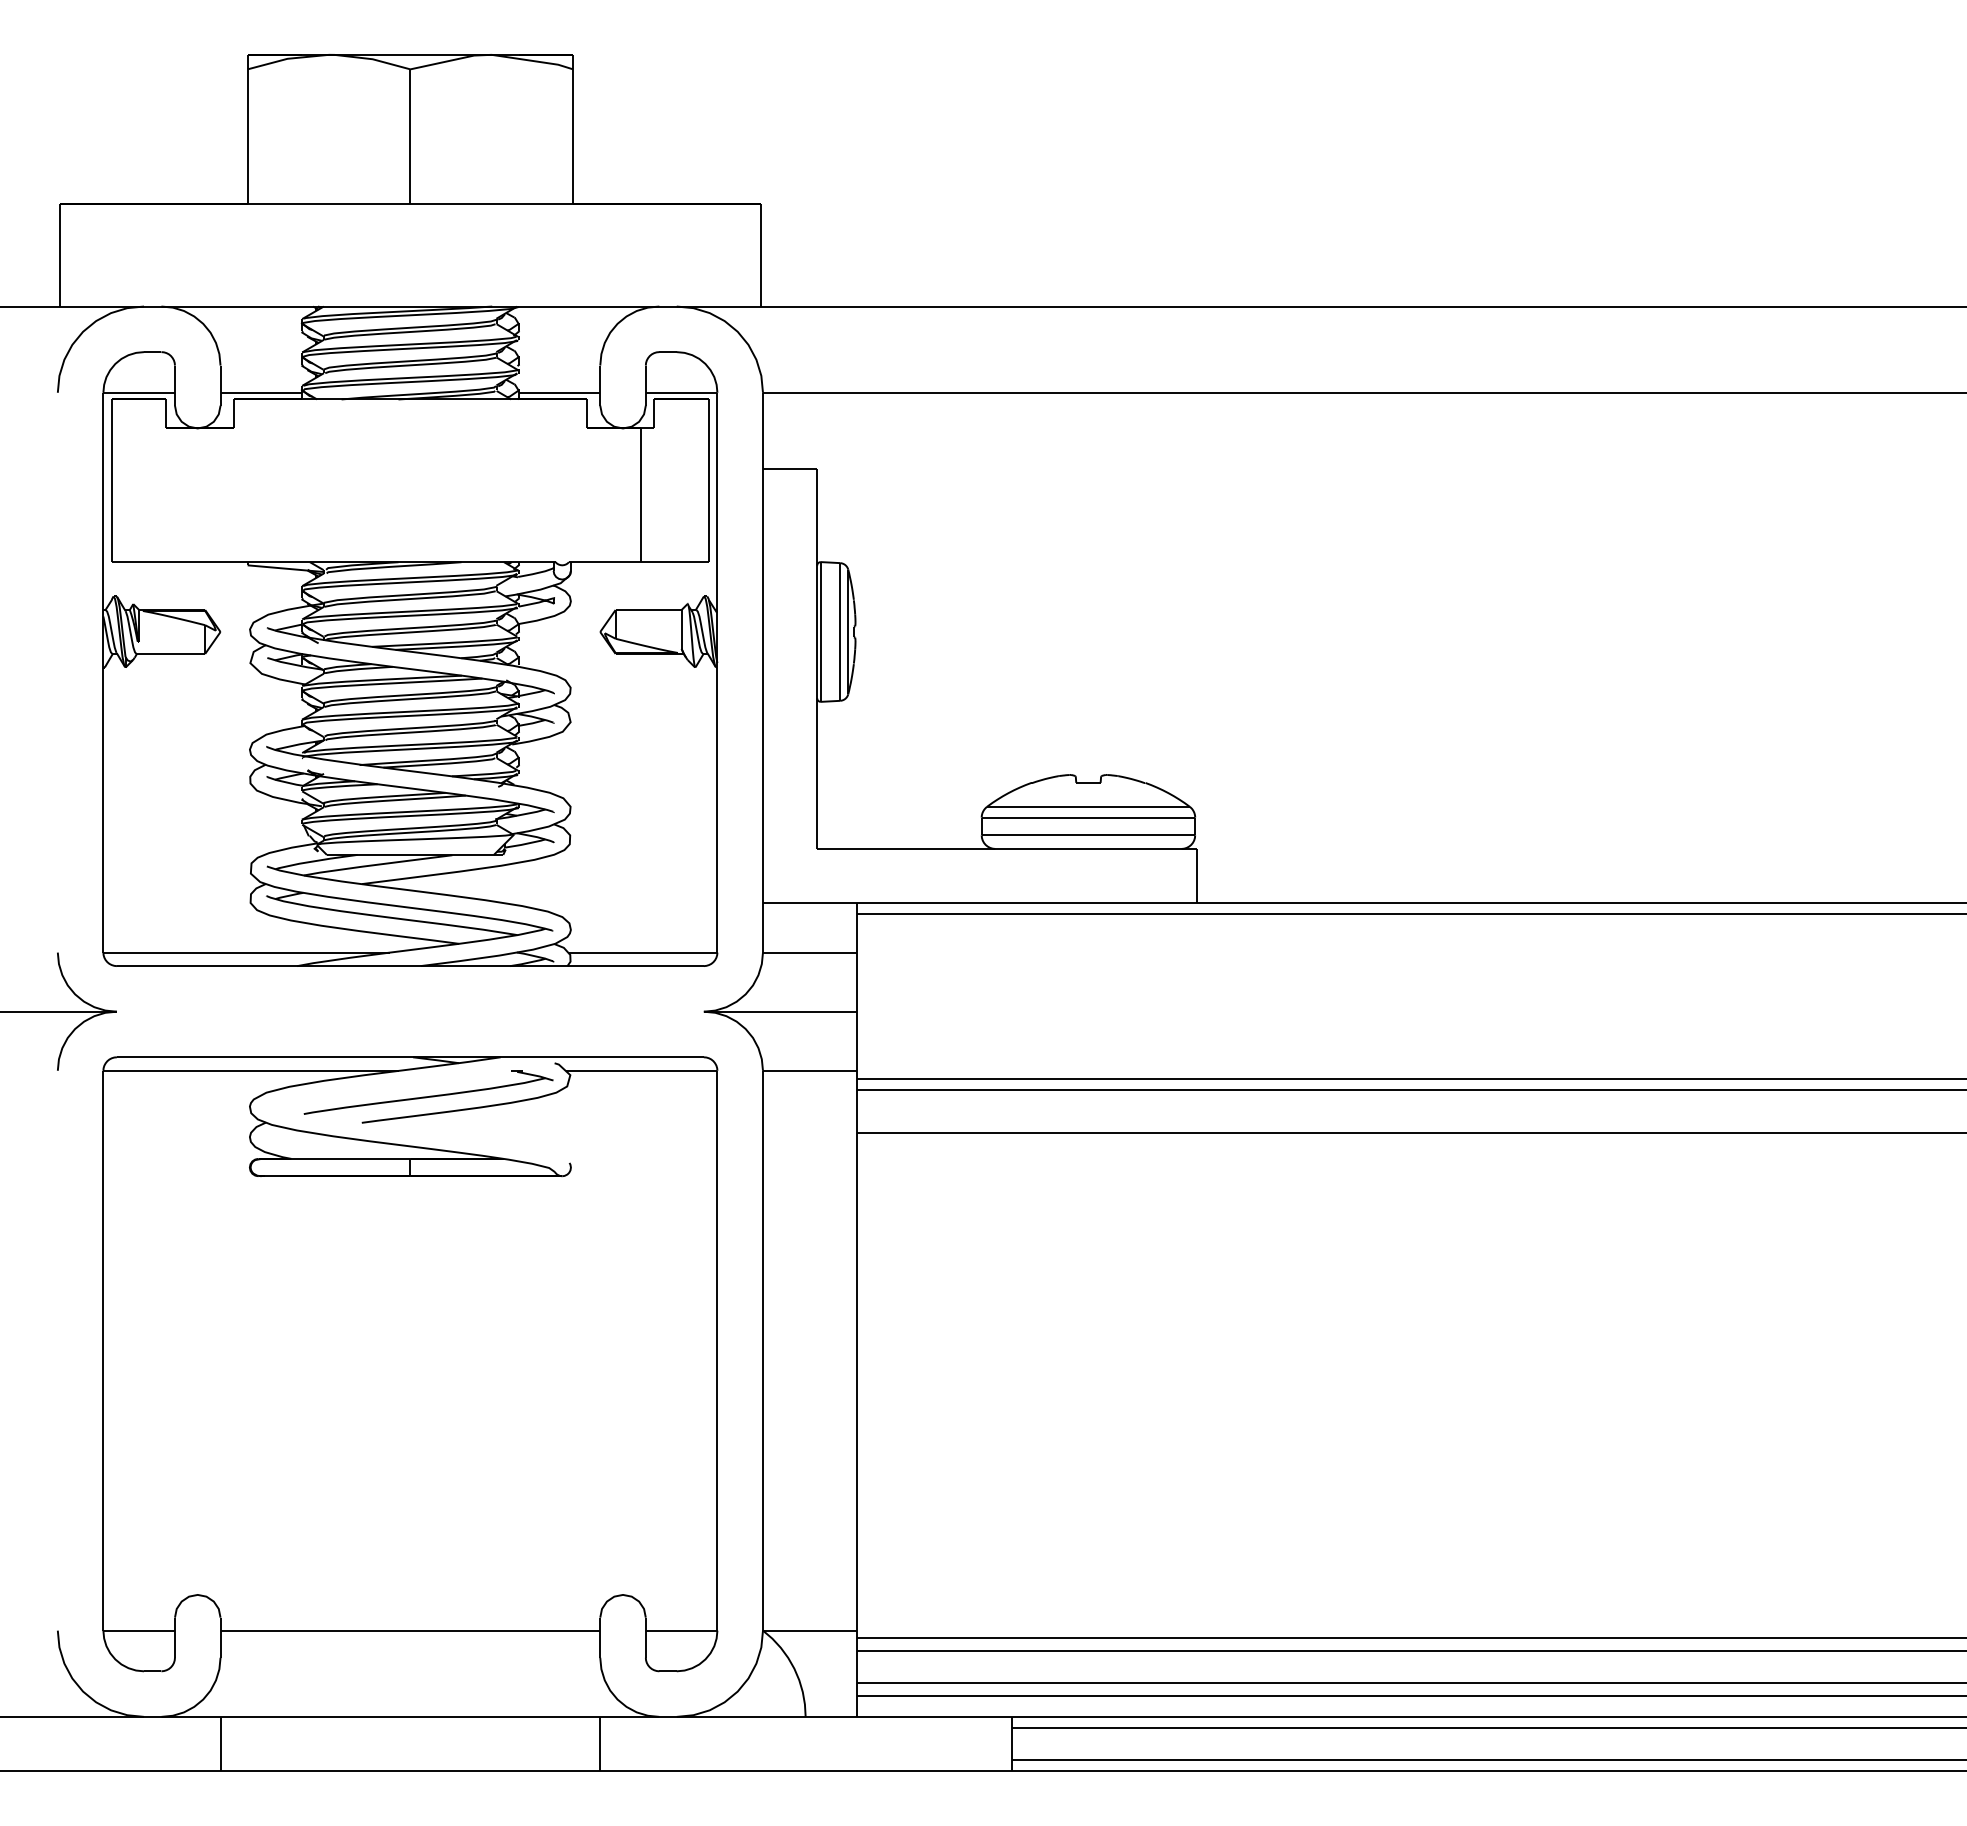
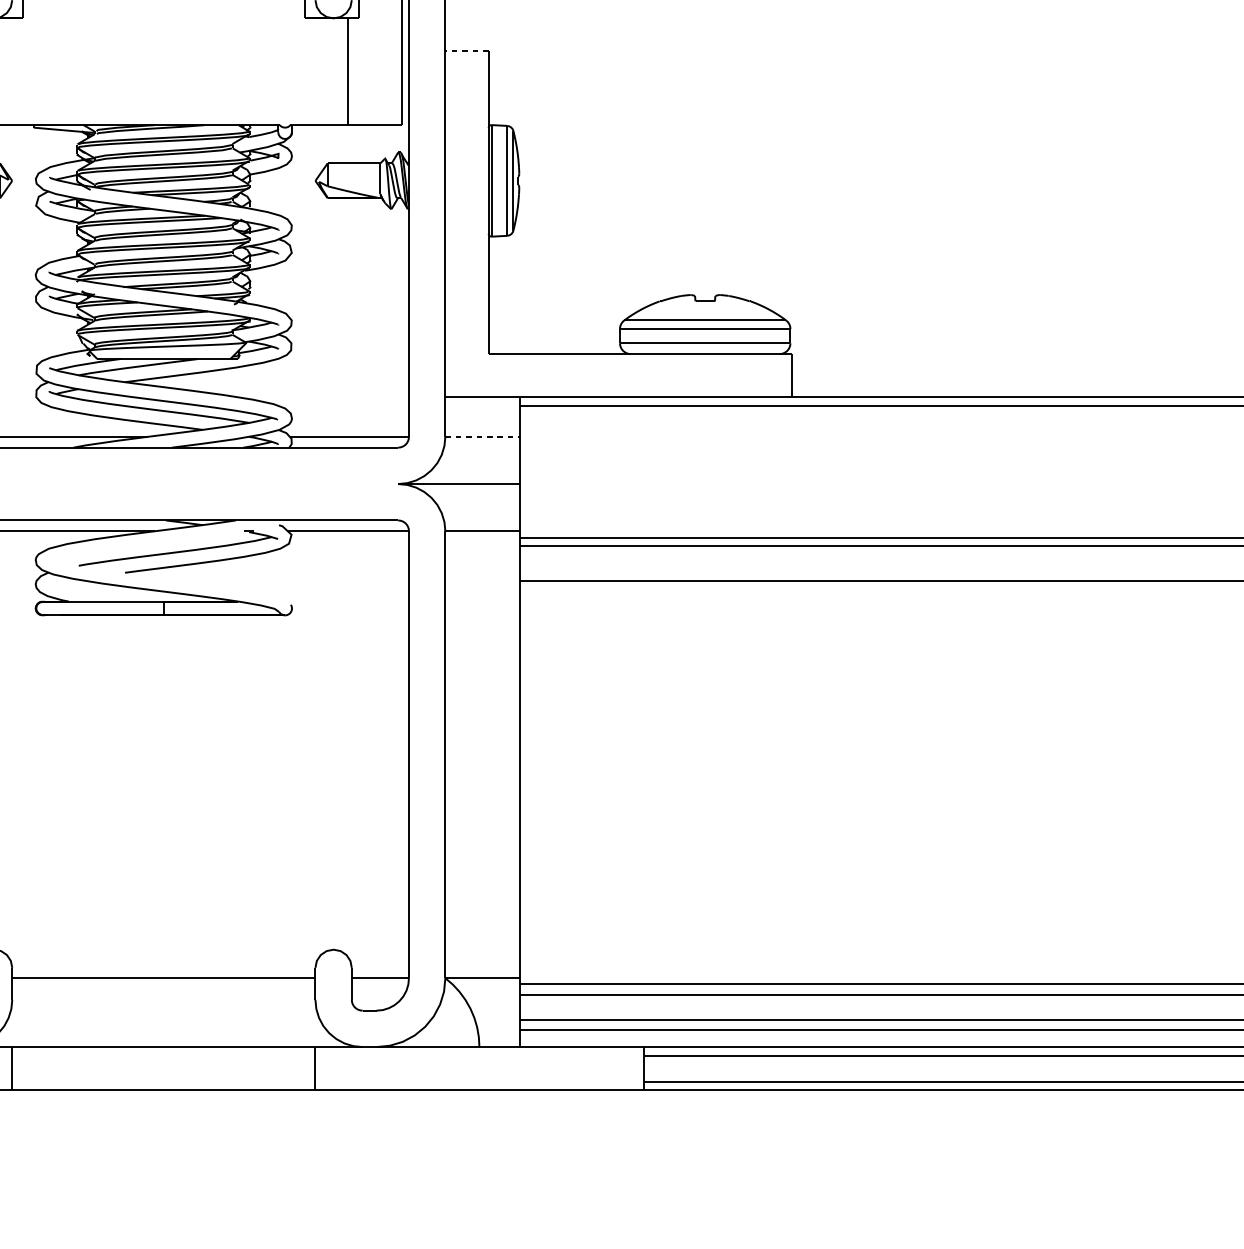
line: (789, 469) -> (466, 51), solid -> dashed
line: (809, 952) -> (482, 436), solid -> dashed

